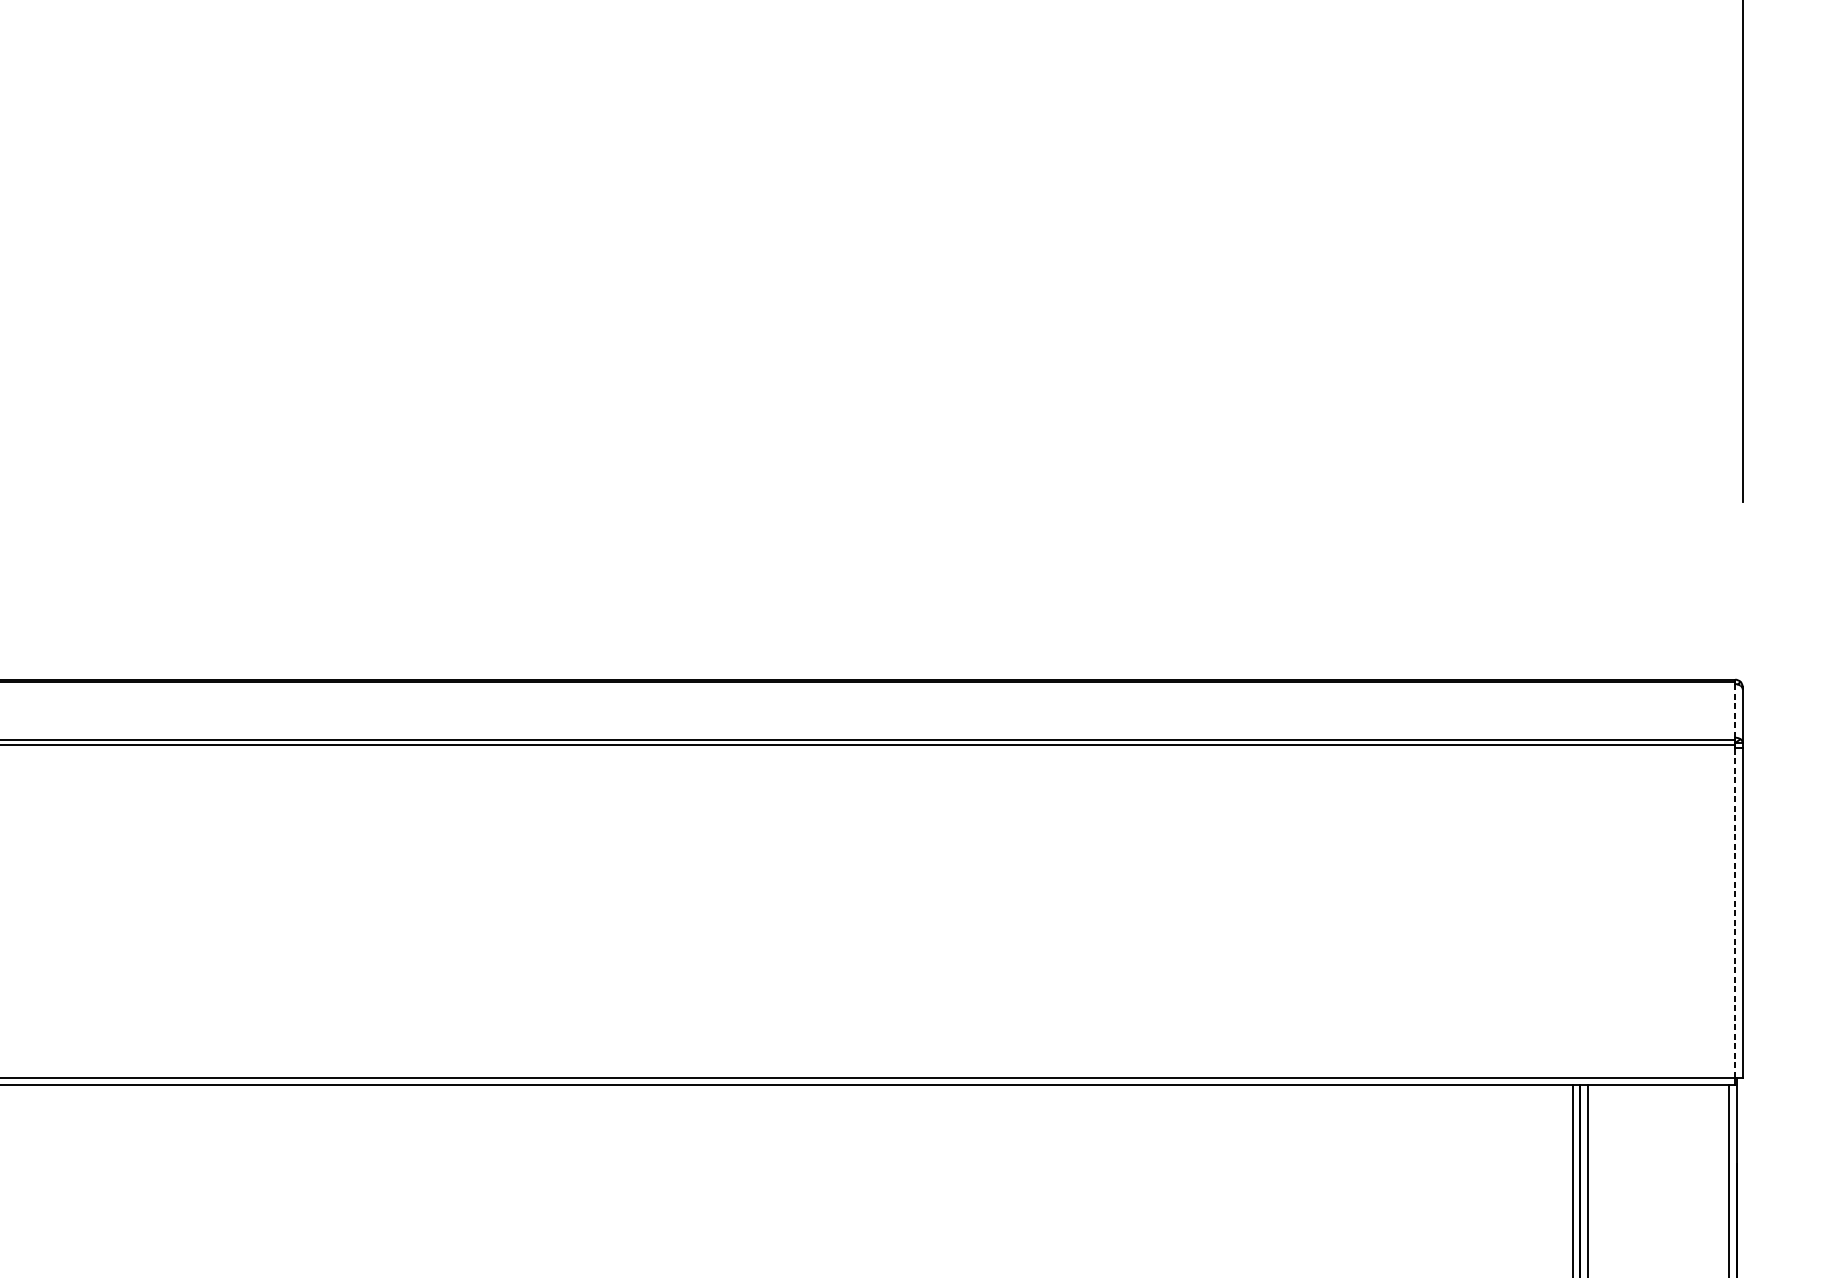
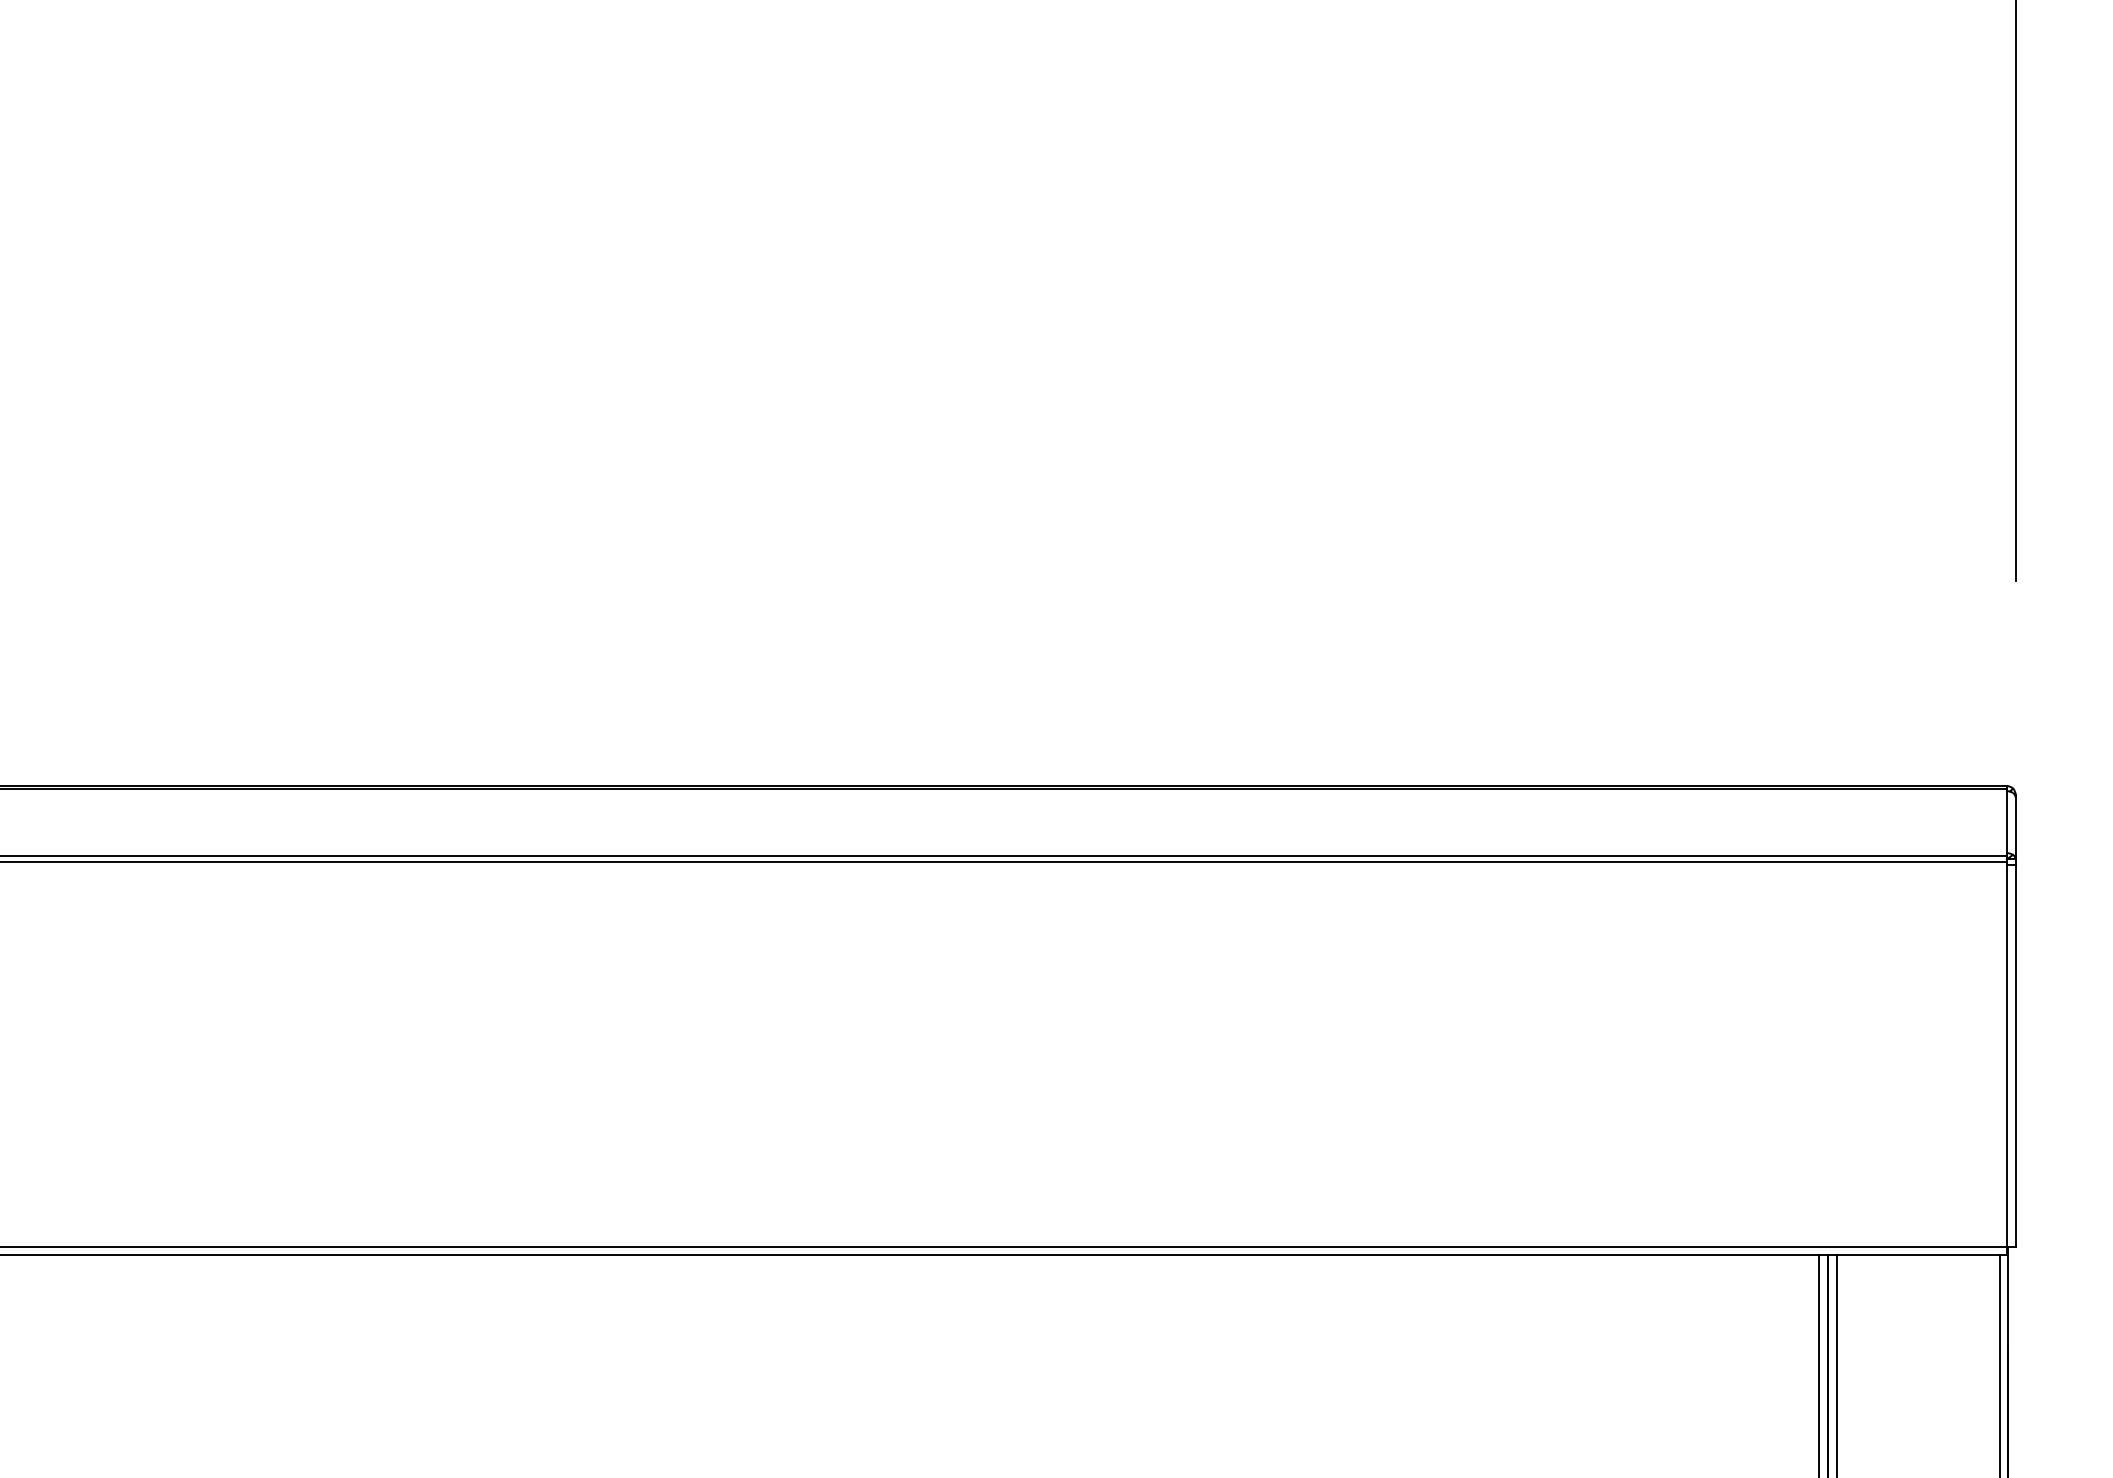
line: (1734, 711) -> (2006, 822), dashed -> solid
line: (1734, 913) -> (2006, 1056), dashed -> solid

